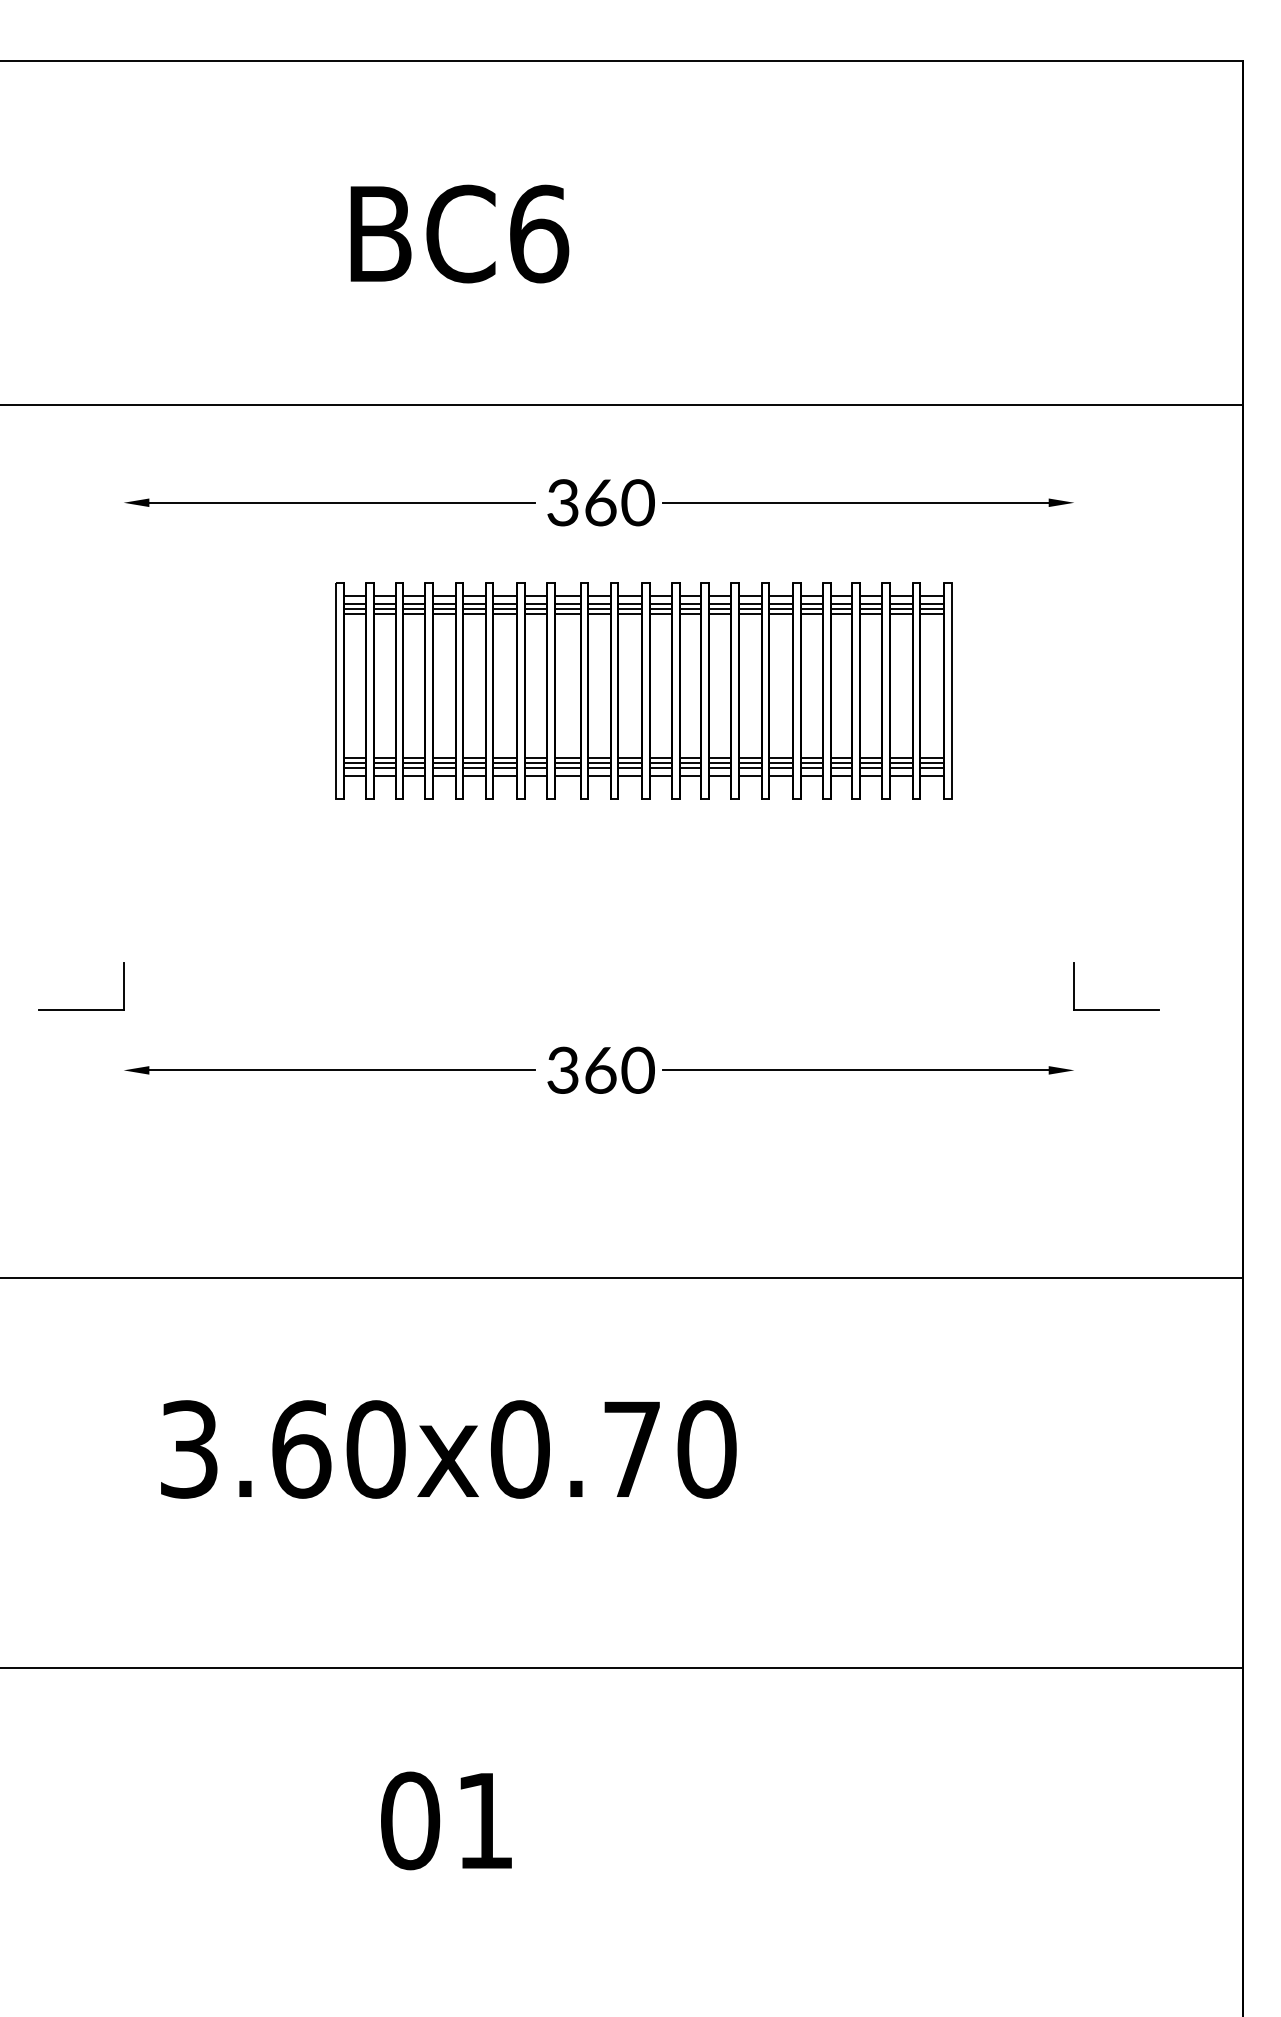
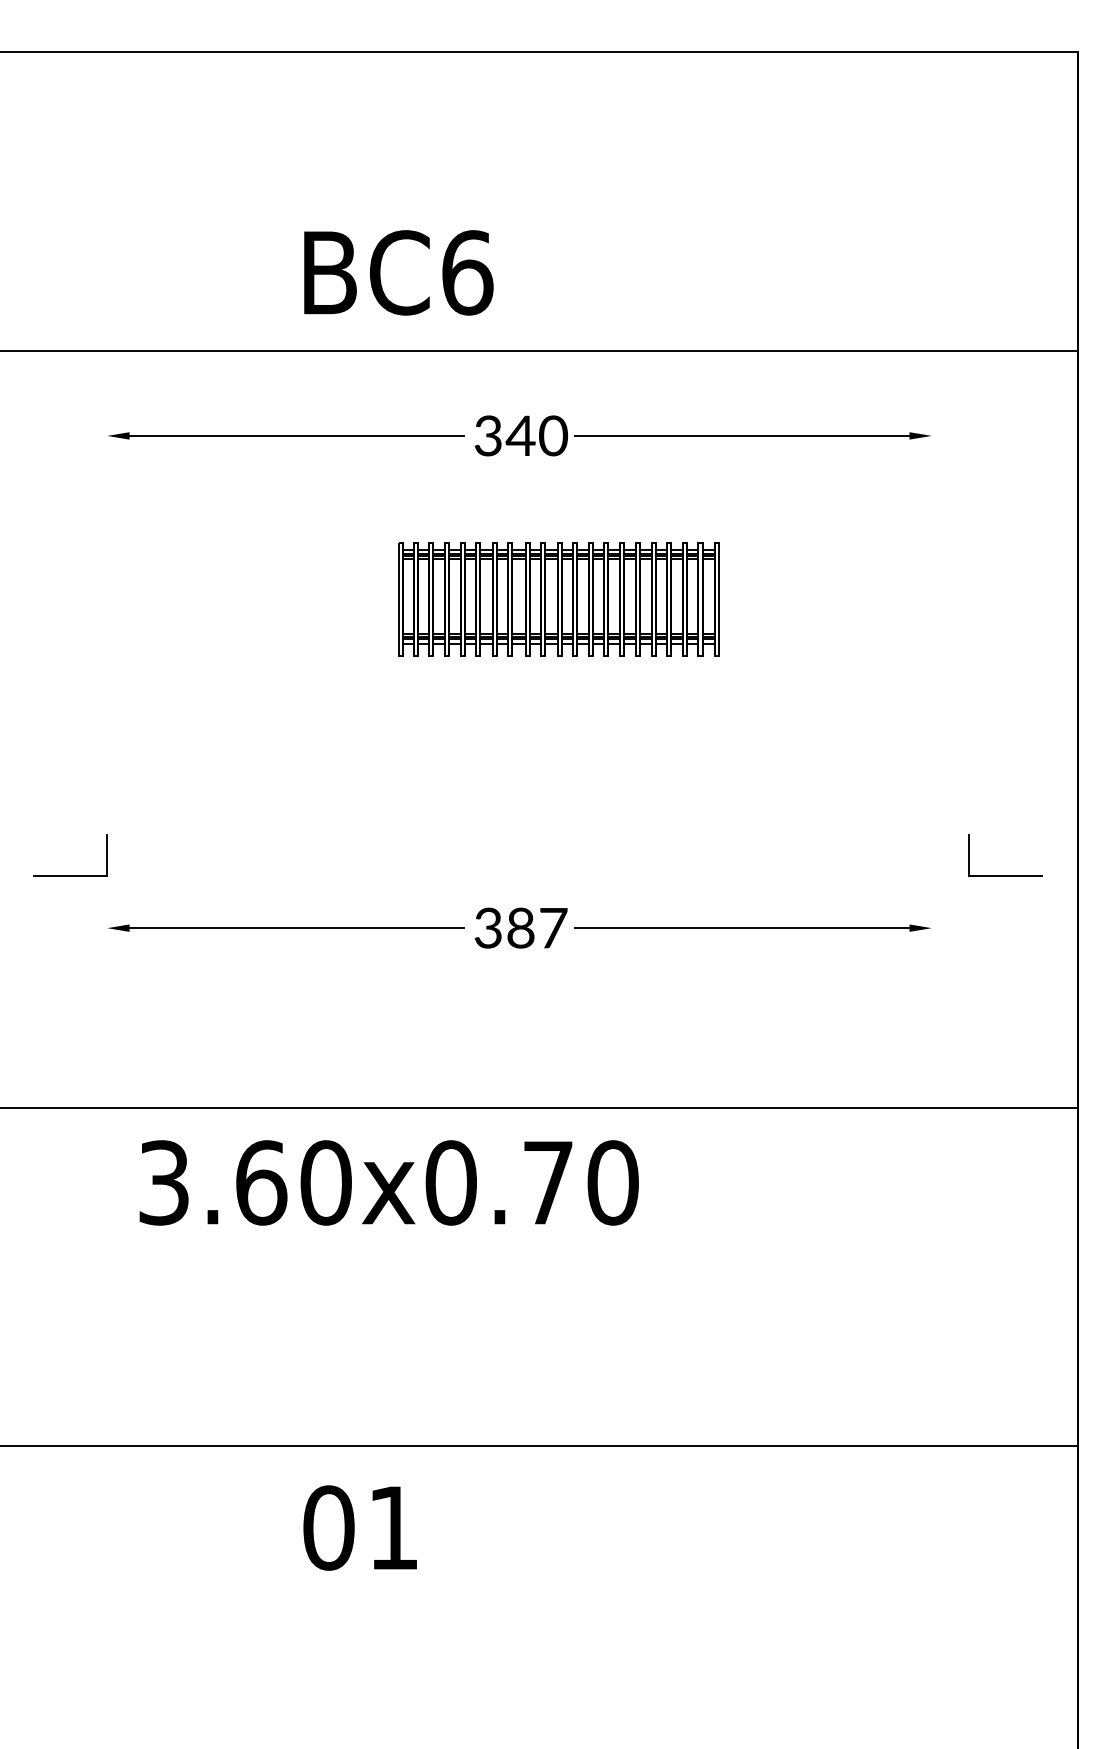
text: (459, 233) -> (398, 272), moved
text: (600, 503) -> (520, 436), 360 -> 340
part: (643, 691) -> (558, 599), size x0.6
part: (1116, 1009) -> (1005, 875), moved
text: (619, 1069) -> (537, 927), 360 -> 387
text: (447, 1448) -> (388, 1182), moved
text: (445, 1820) -> (359, 1527), moved

